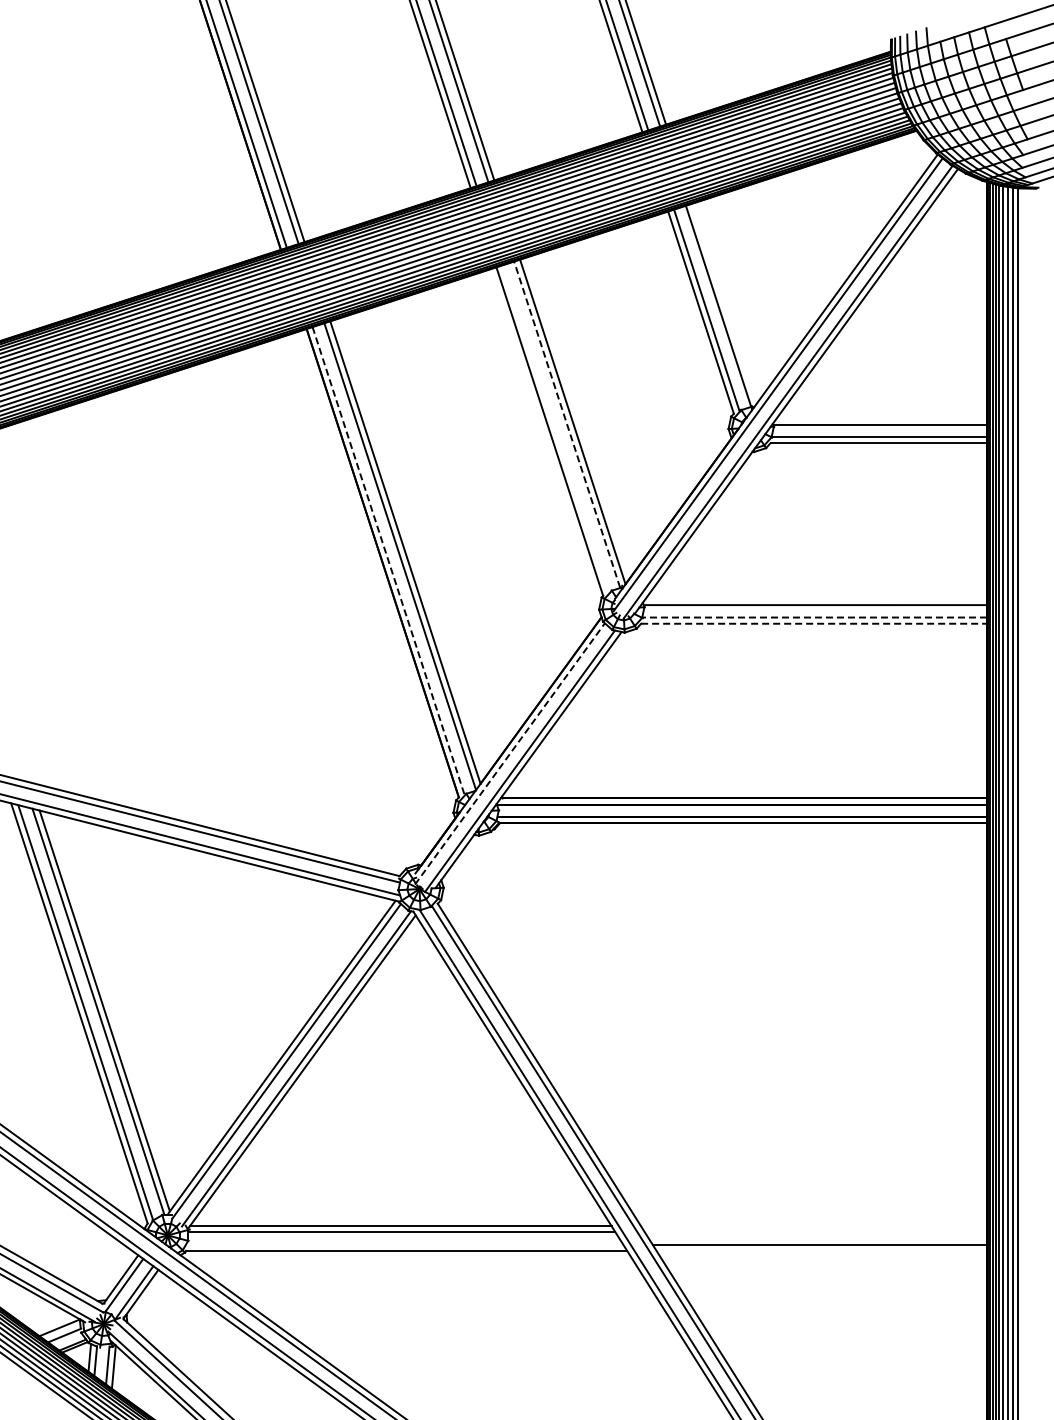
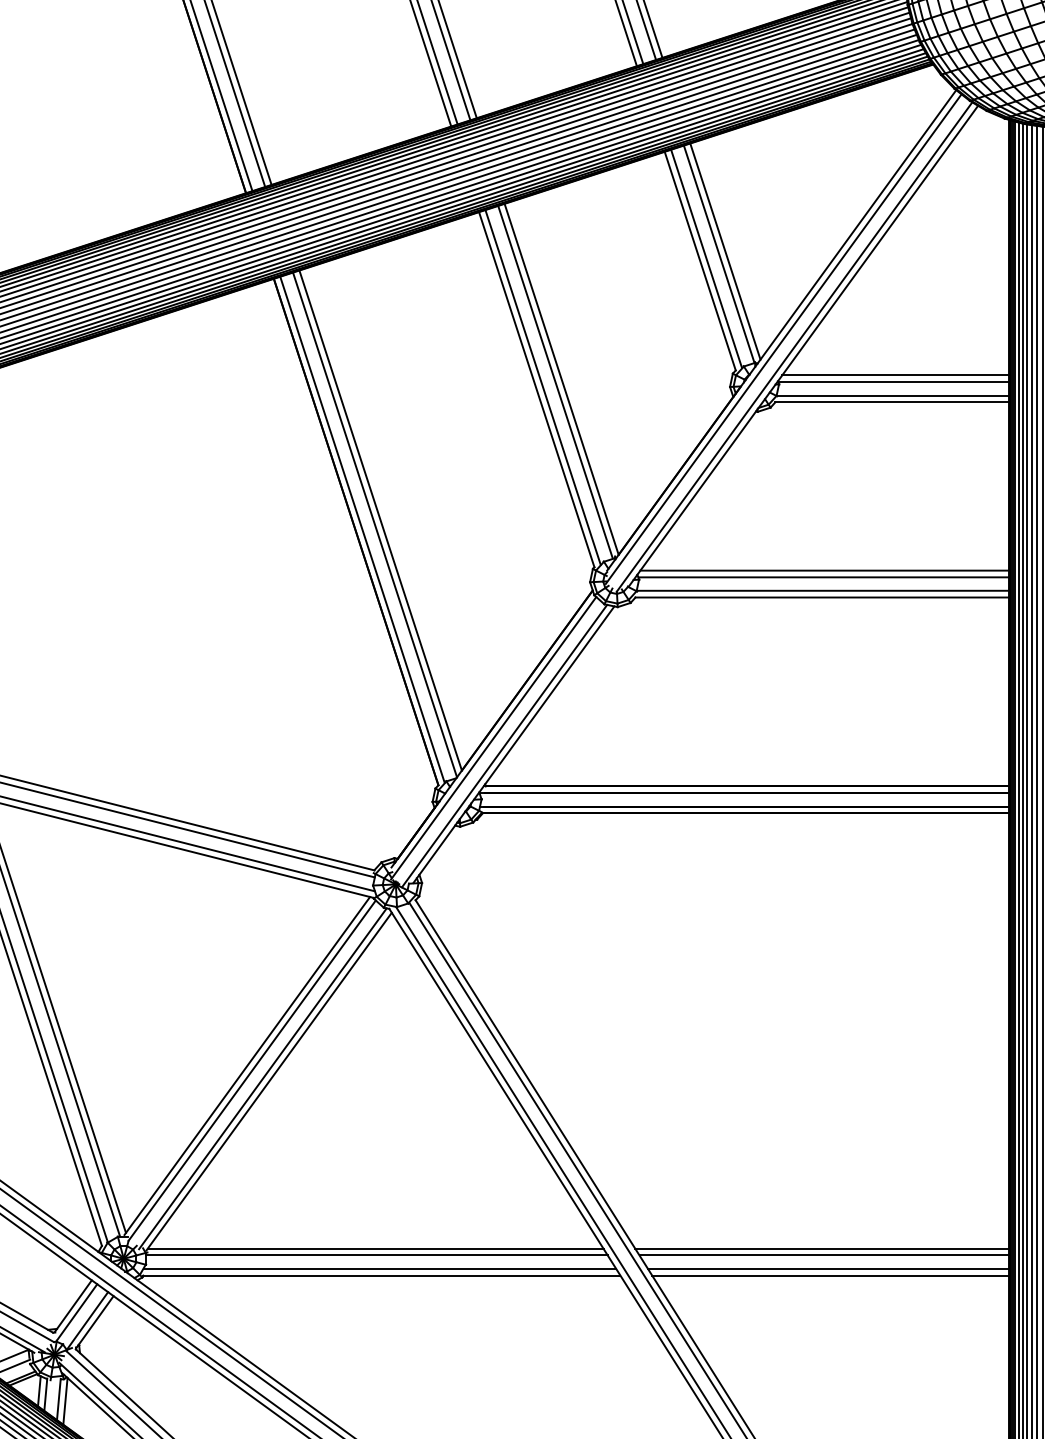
line: (723, 303) -> (724, 251), added
line: (881, 418) -> (895, 375), added
line: (567, 424) -> (555, 382), dashed -> solid
line: (555, 429) -> (542, 387), added
line: (388, 561) -> (362, 530), dashed -> solid
line: (815, 598) -> (824, 570), added
line: (814, 617) -> (822, 590), dashed -> solid
line: (814, 623) -> (822, 597), dashed -> solid
line: (509, 753) -> (493, 737), dashed -> solid
line: (813, 1226) -> (821, 1249), added
line: (815, 1232) -> (824, 1255), added
line: (404, 1244) -> (379, 1268), added
line: (821, 1250) -> (830, 1275), added

